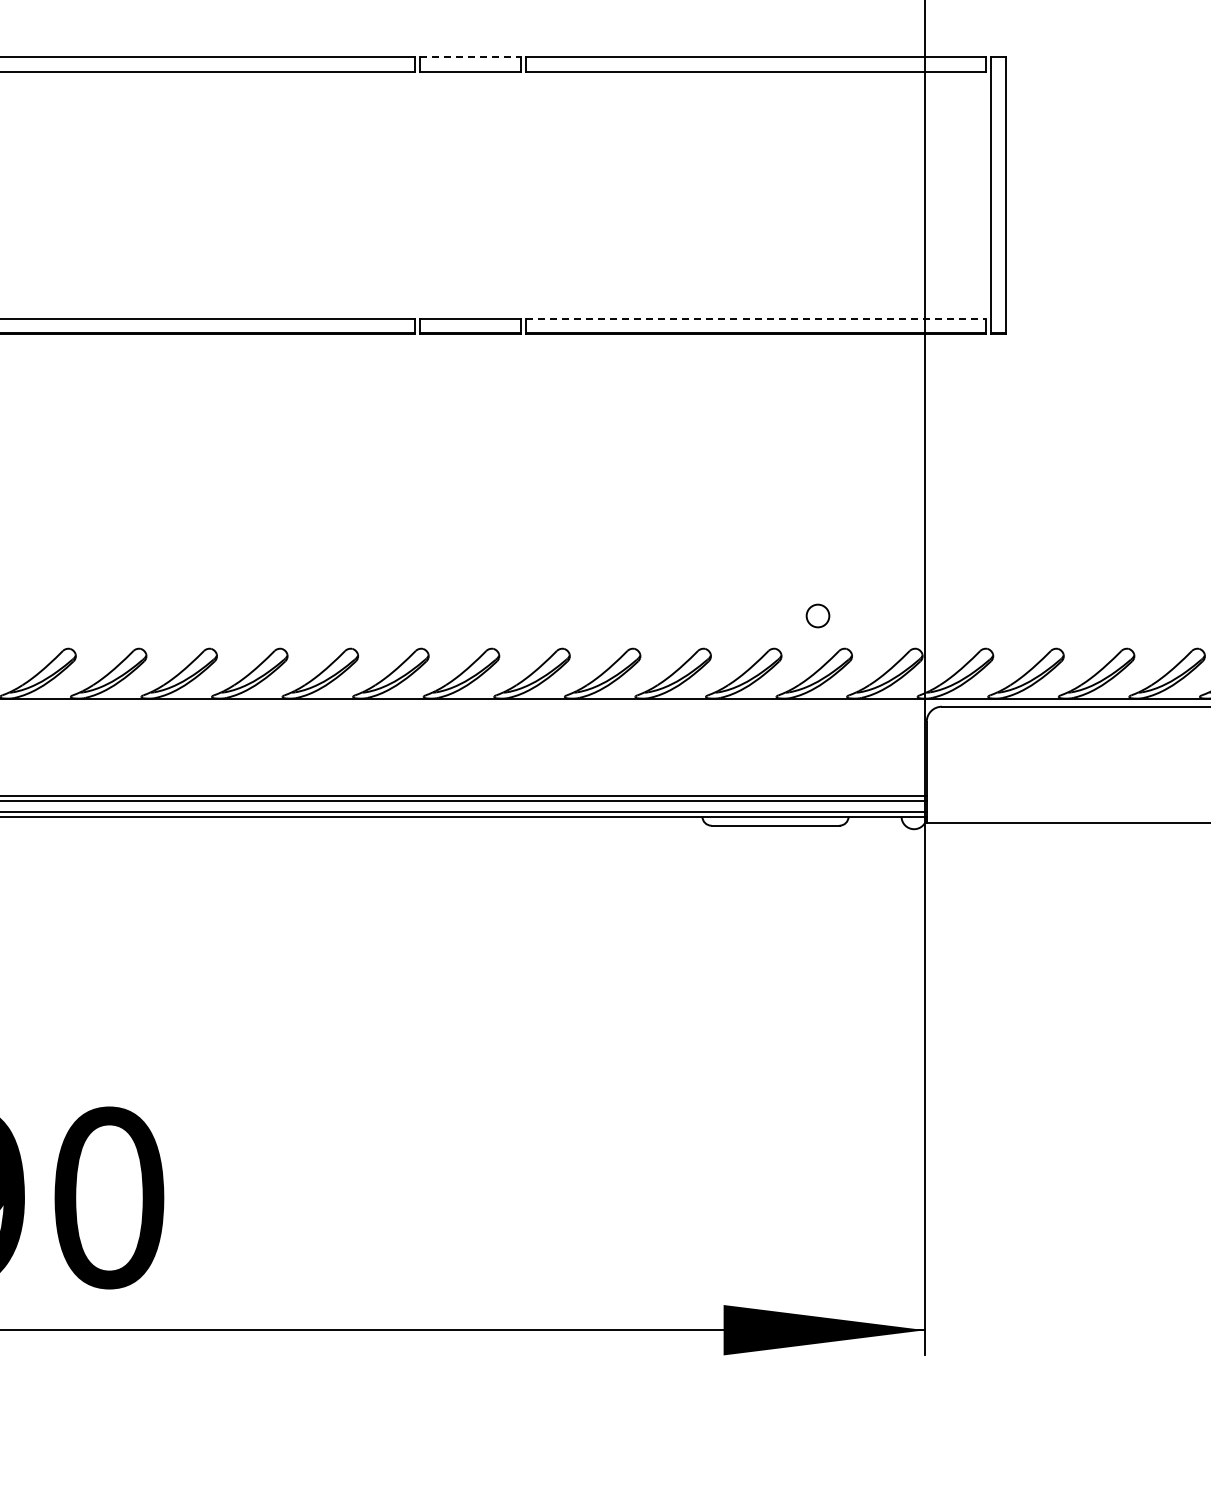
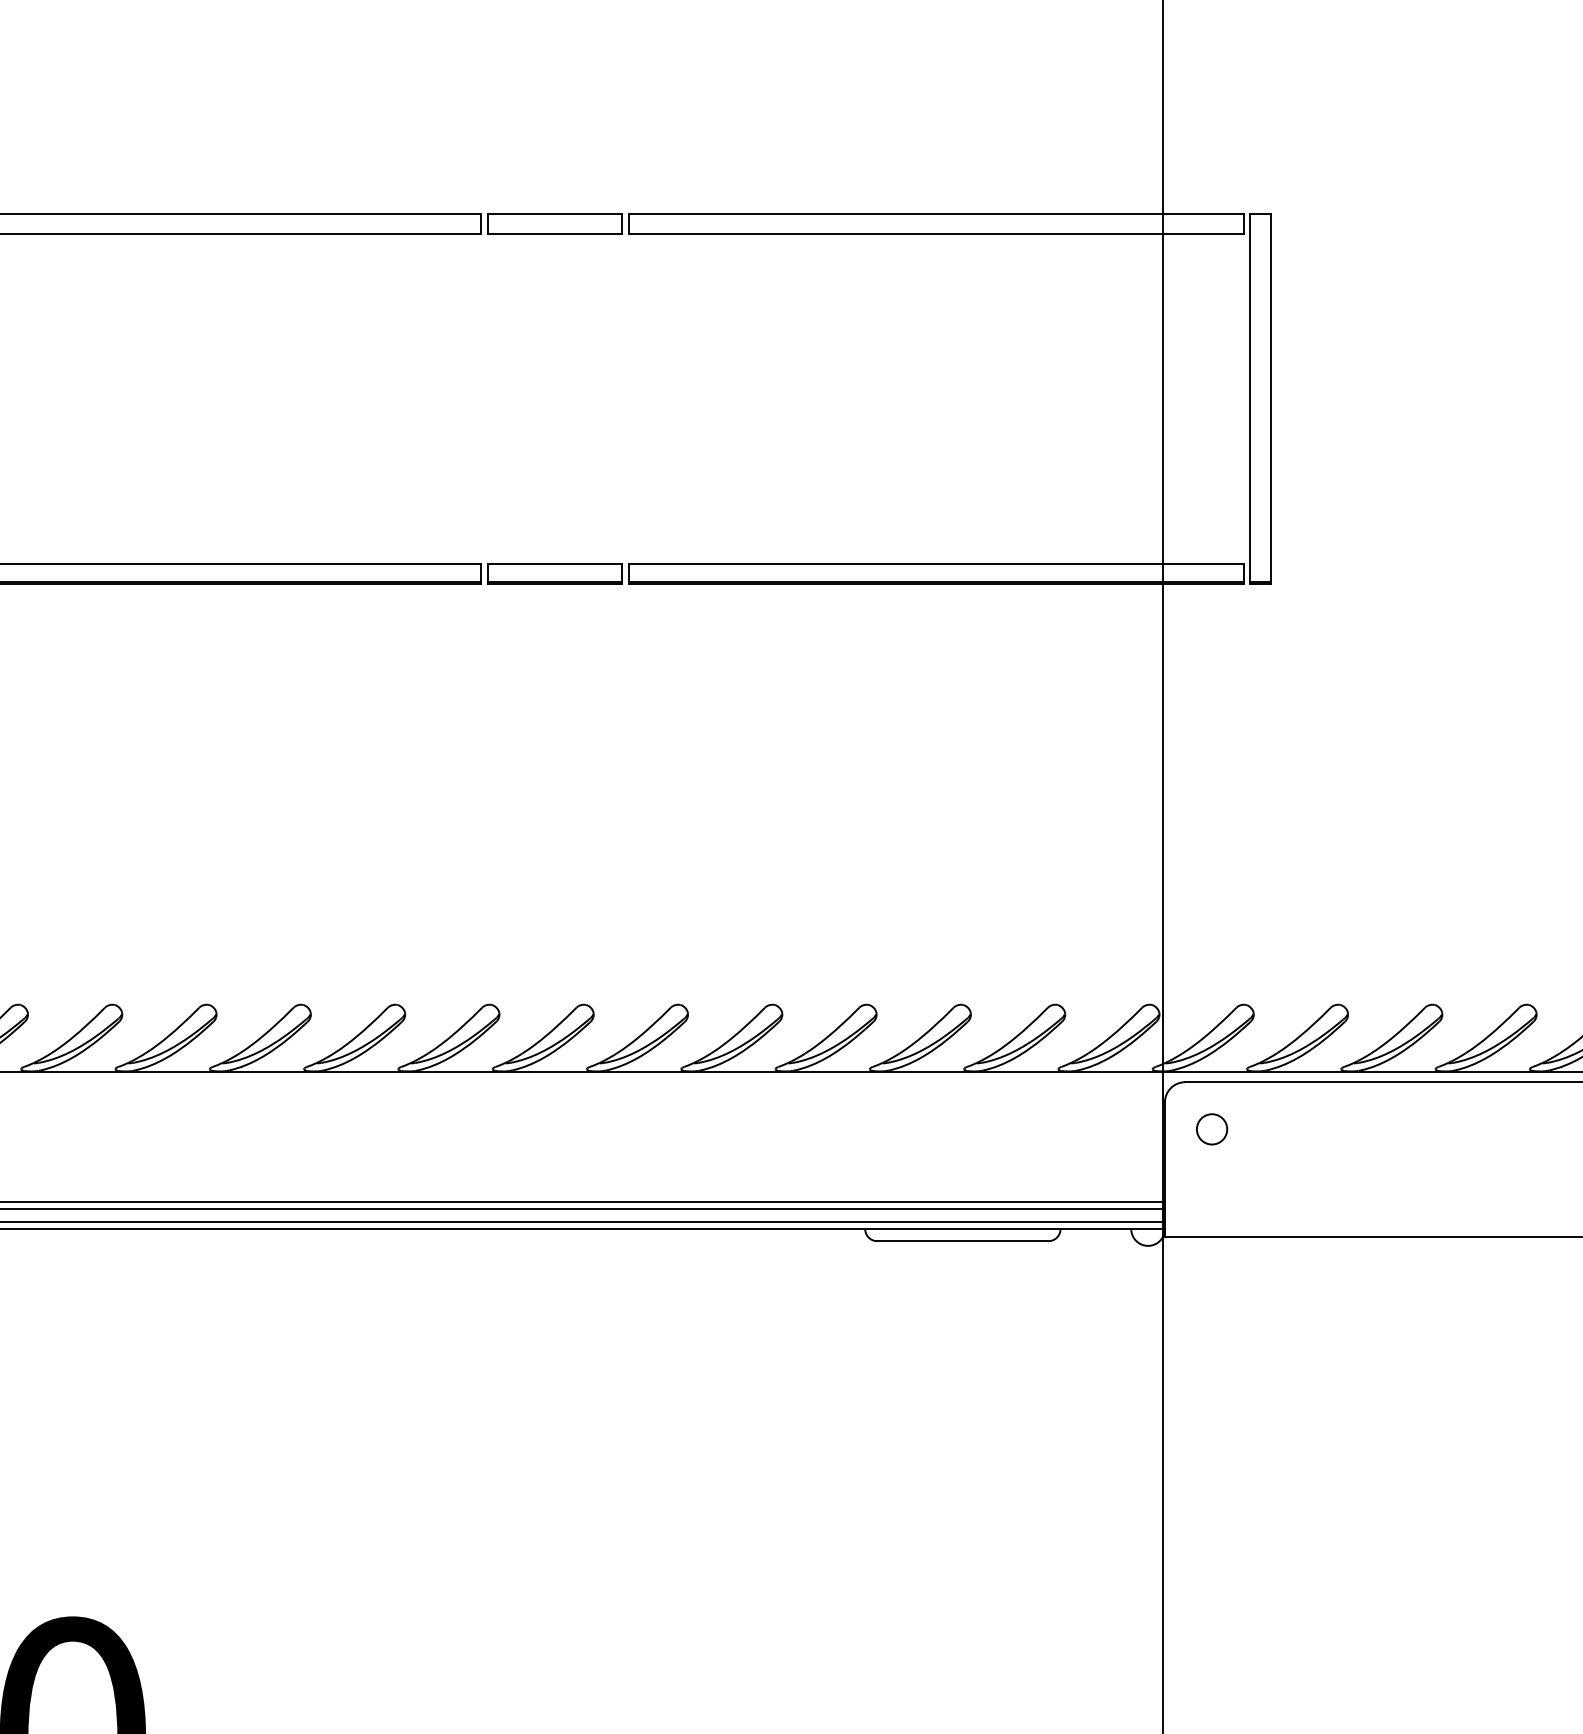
line: (470, 56) -> (555, 213), dashed -> solid
line: (755, 318) -> (936, 563), dashed -> solid
circle: (817, 615) -> (1211, 1128), moved

